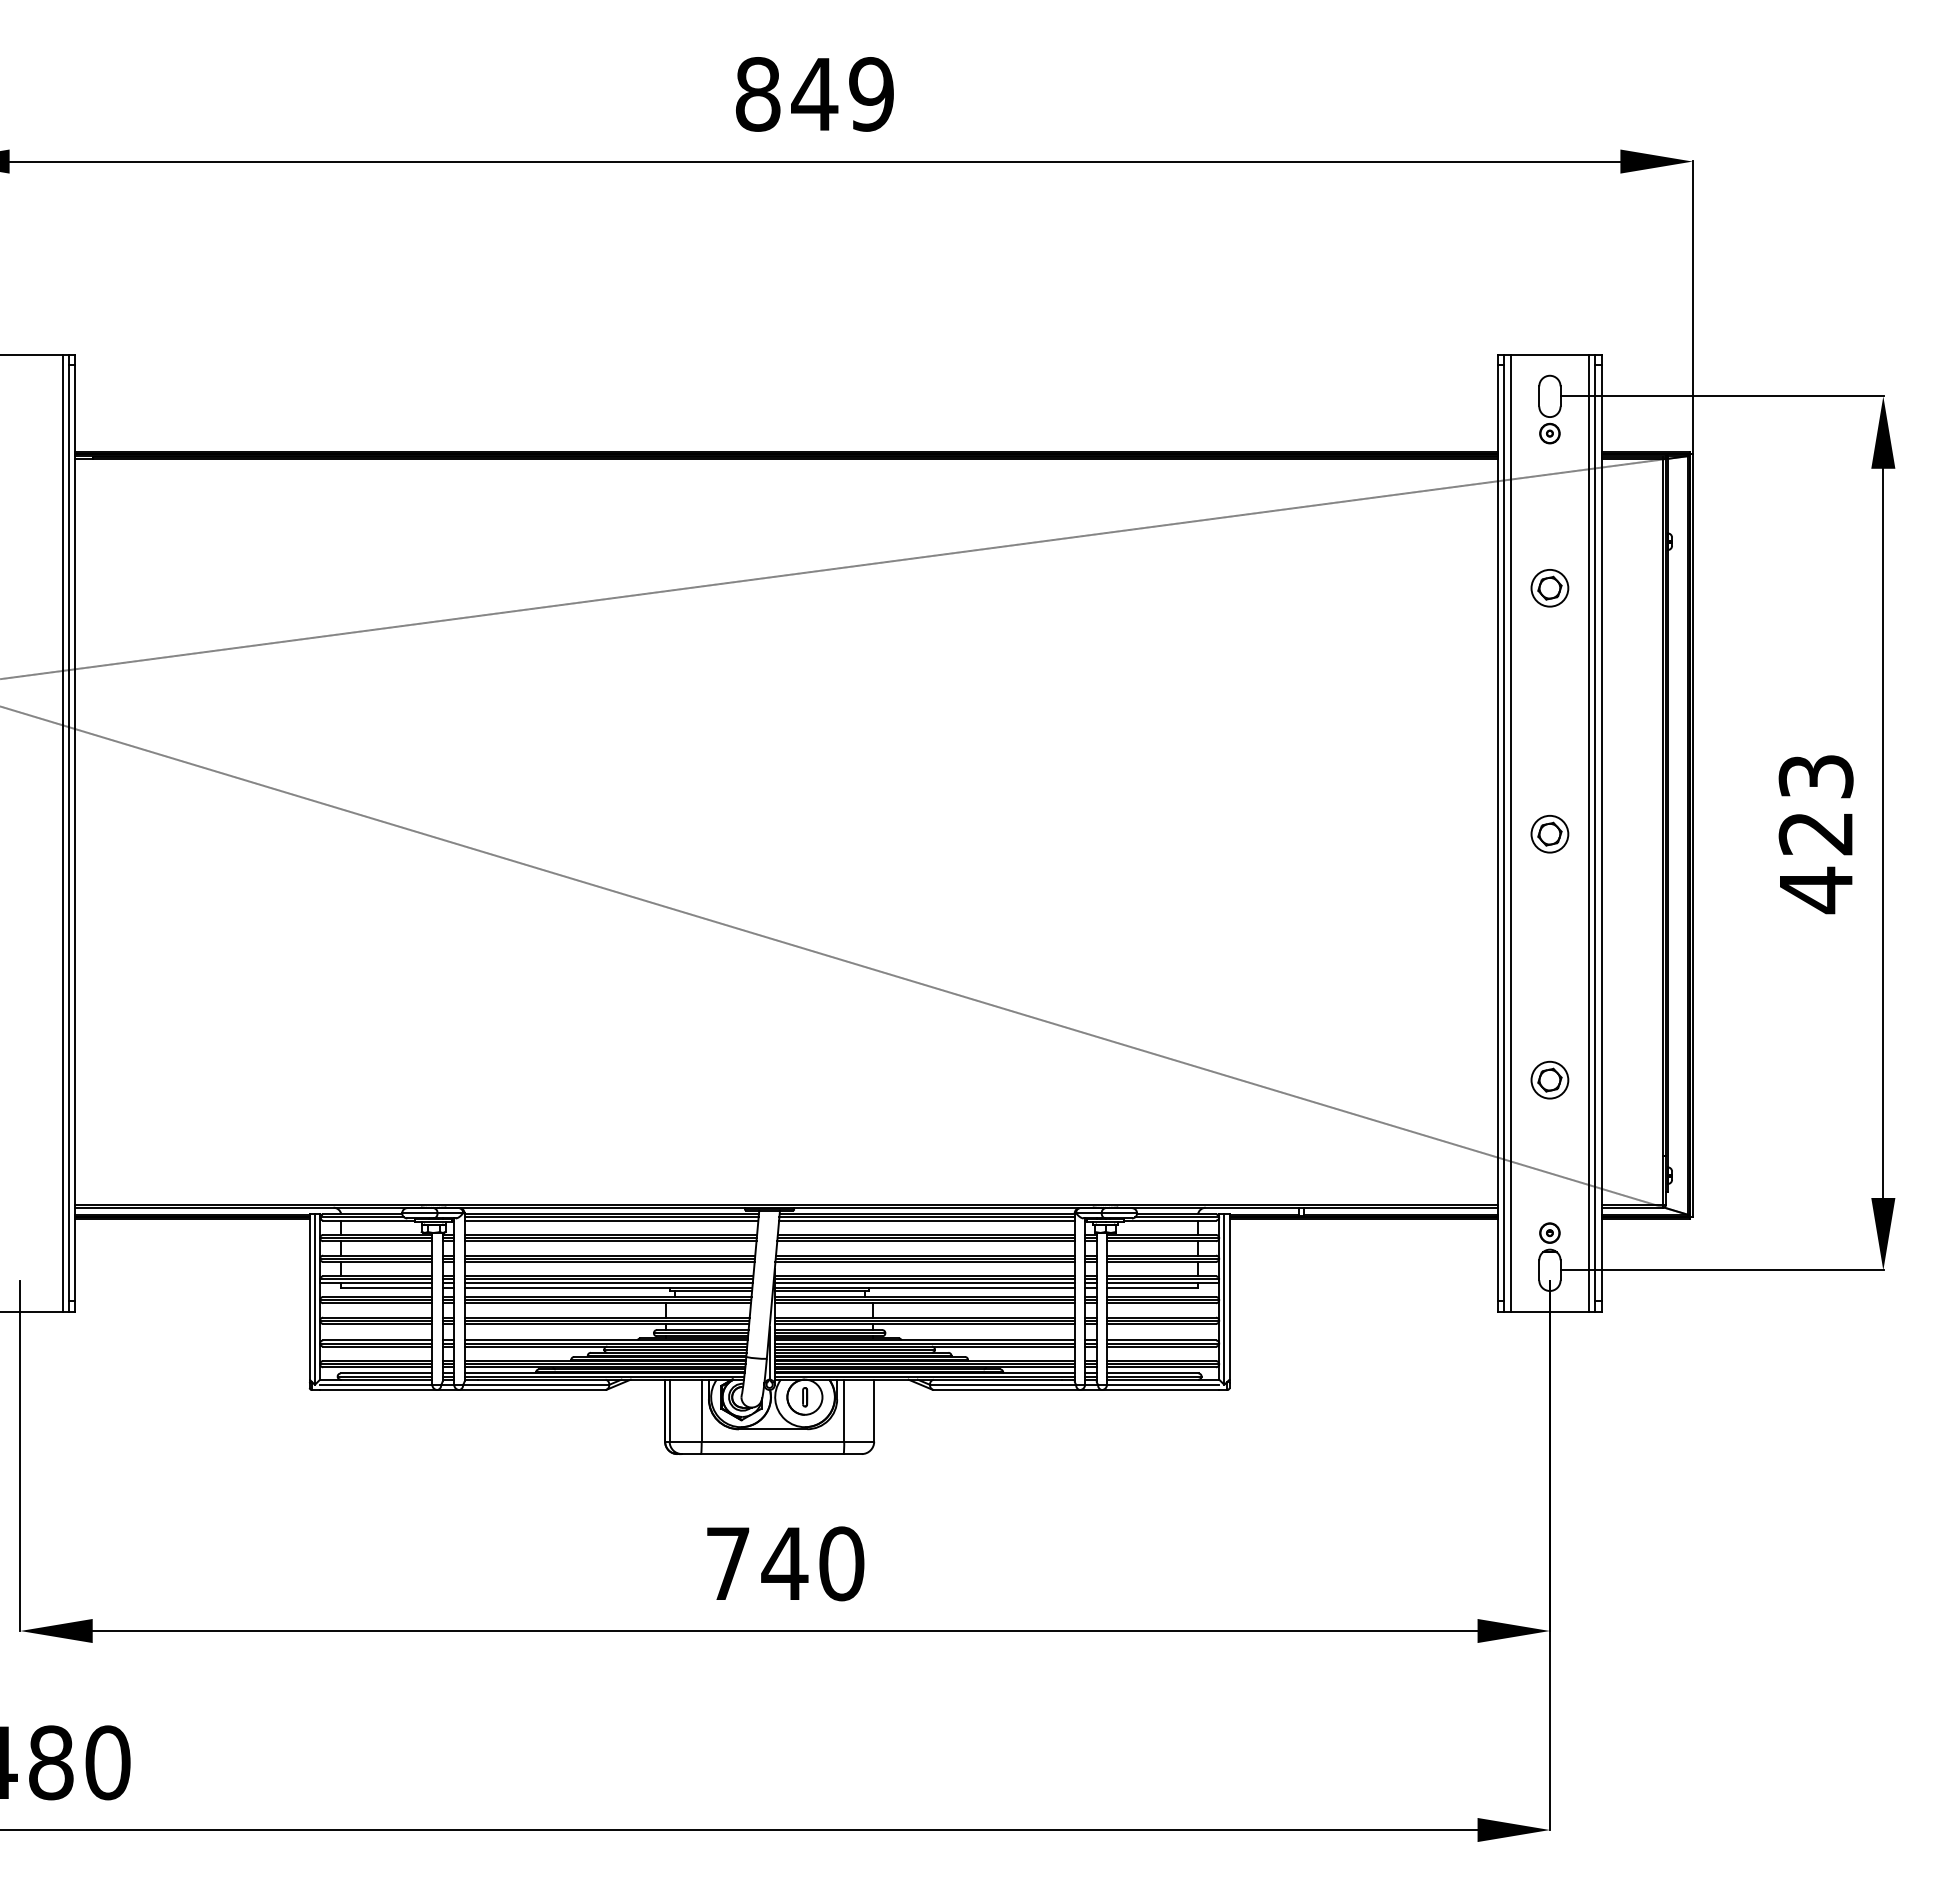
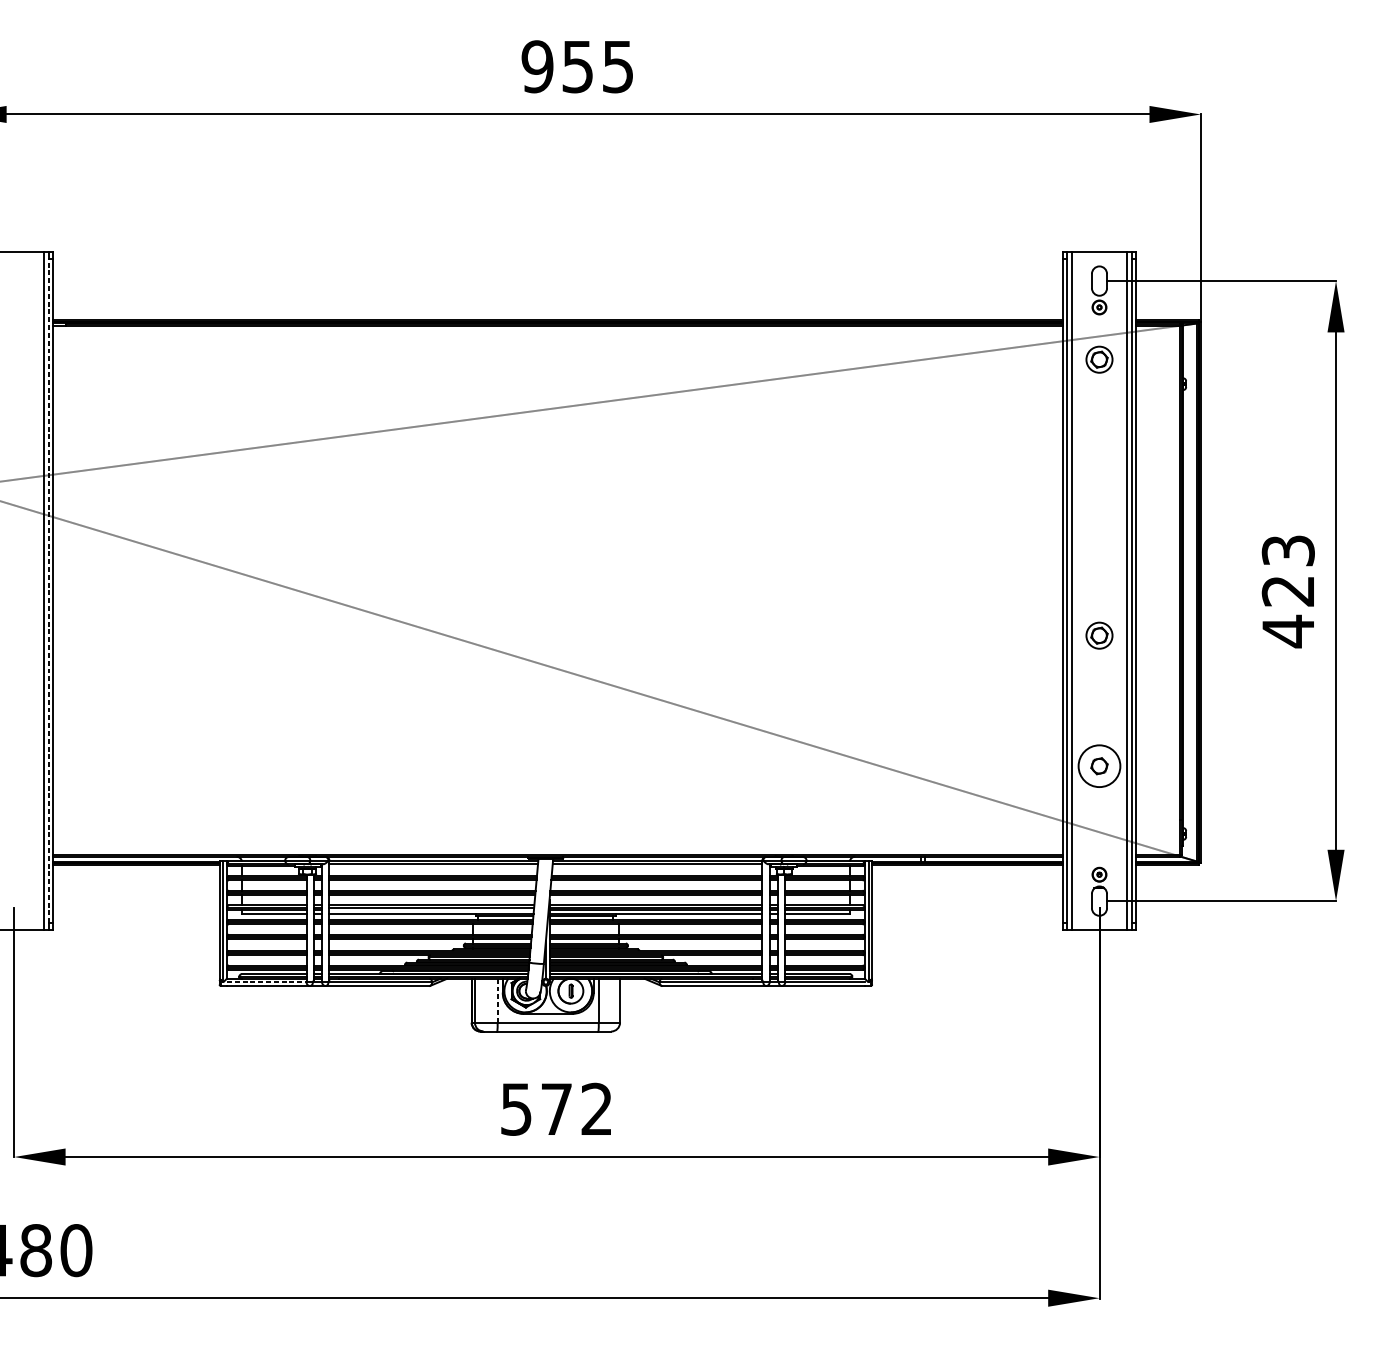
text: (814, 94) -> (577, 66), 849 -> 955
part: (1549, 588) -> (1099, 359), moved
line: (68, 832) -> (48, 590), solid -> dashed
part: (1549, 834) -> (1099, 635), moved
circle: (1549, 1079) -> (1099, 765), size x1.6
line: (611, 1220) -> (433, 865), removed
line: (926, 1220) -> (657, 865), removed
line: (608, 1282) -> (431, 909), removed
line: (376, 1384) -> (266, 982), solid -> dashed
line: (701, 1410) -> (497, 1000), solid -> dashed
text: (785, 1563) -> (557, 1109), 740 -> 572

